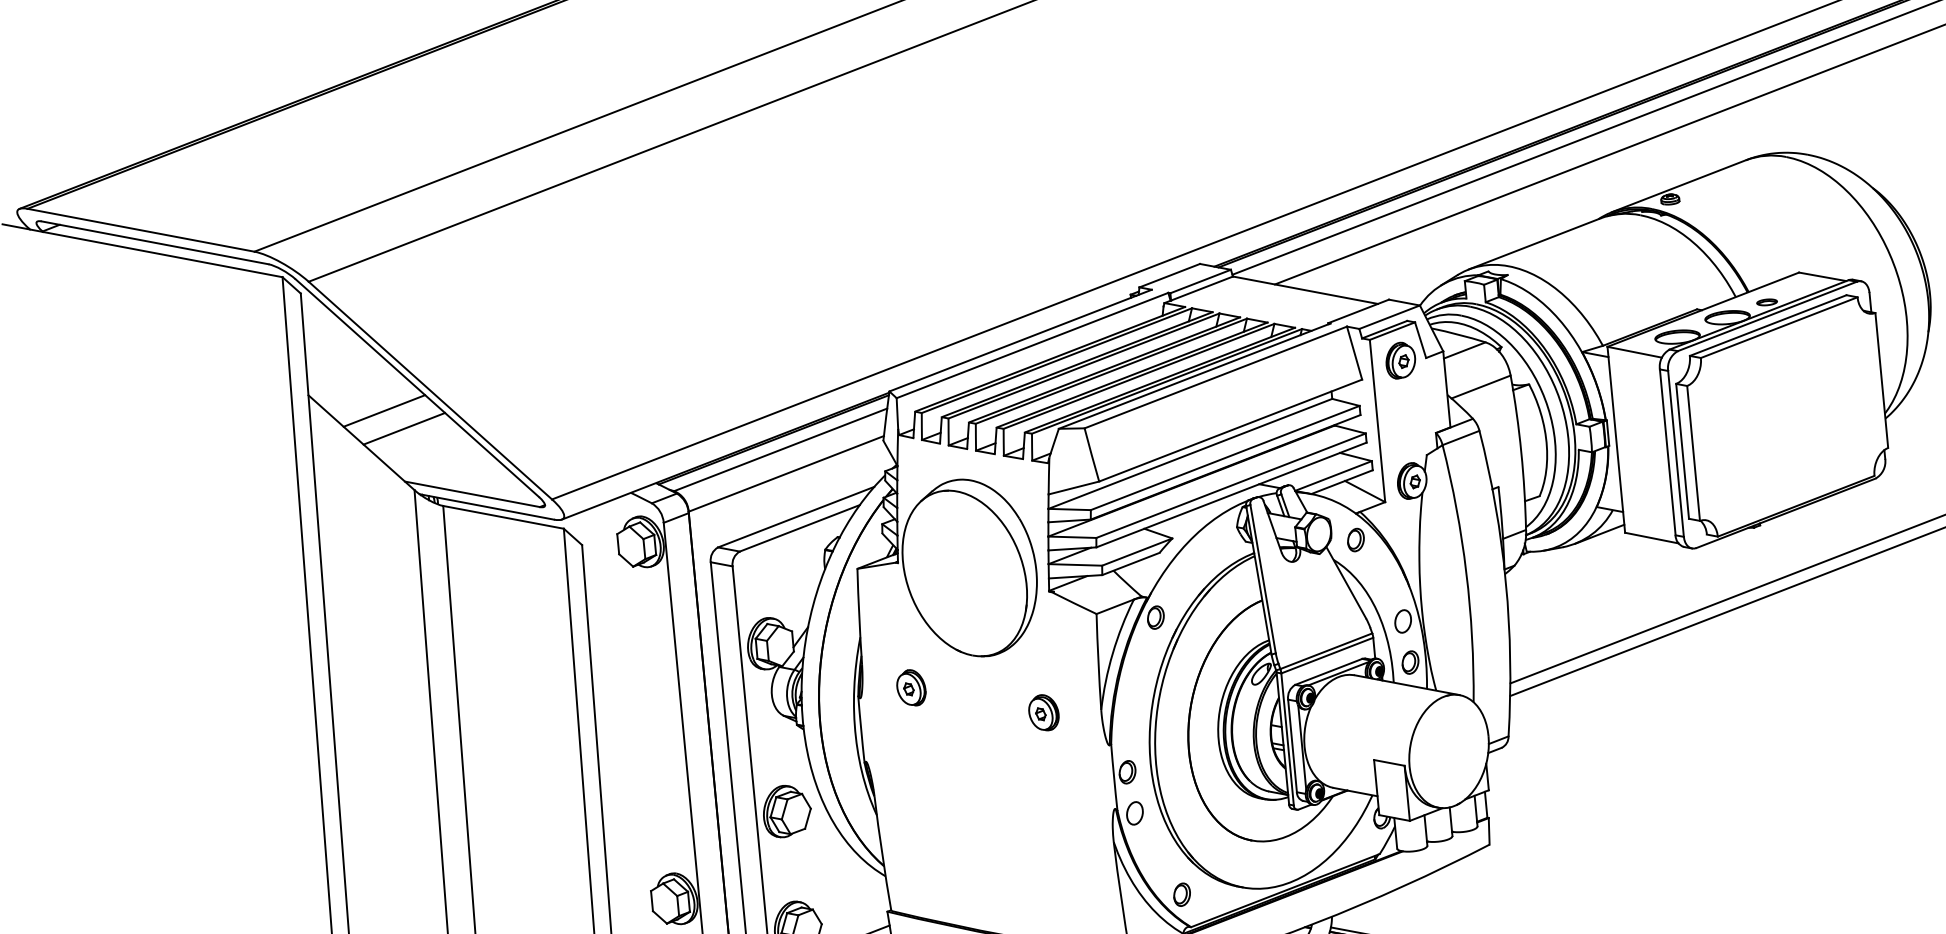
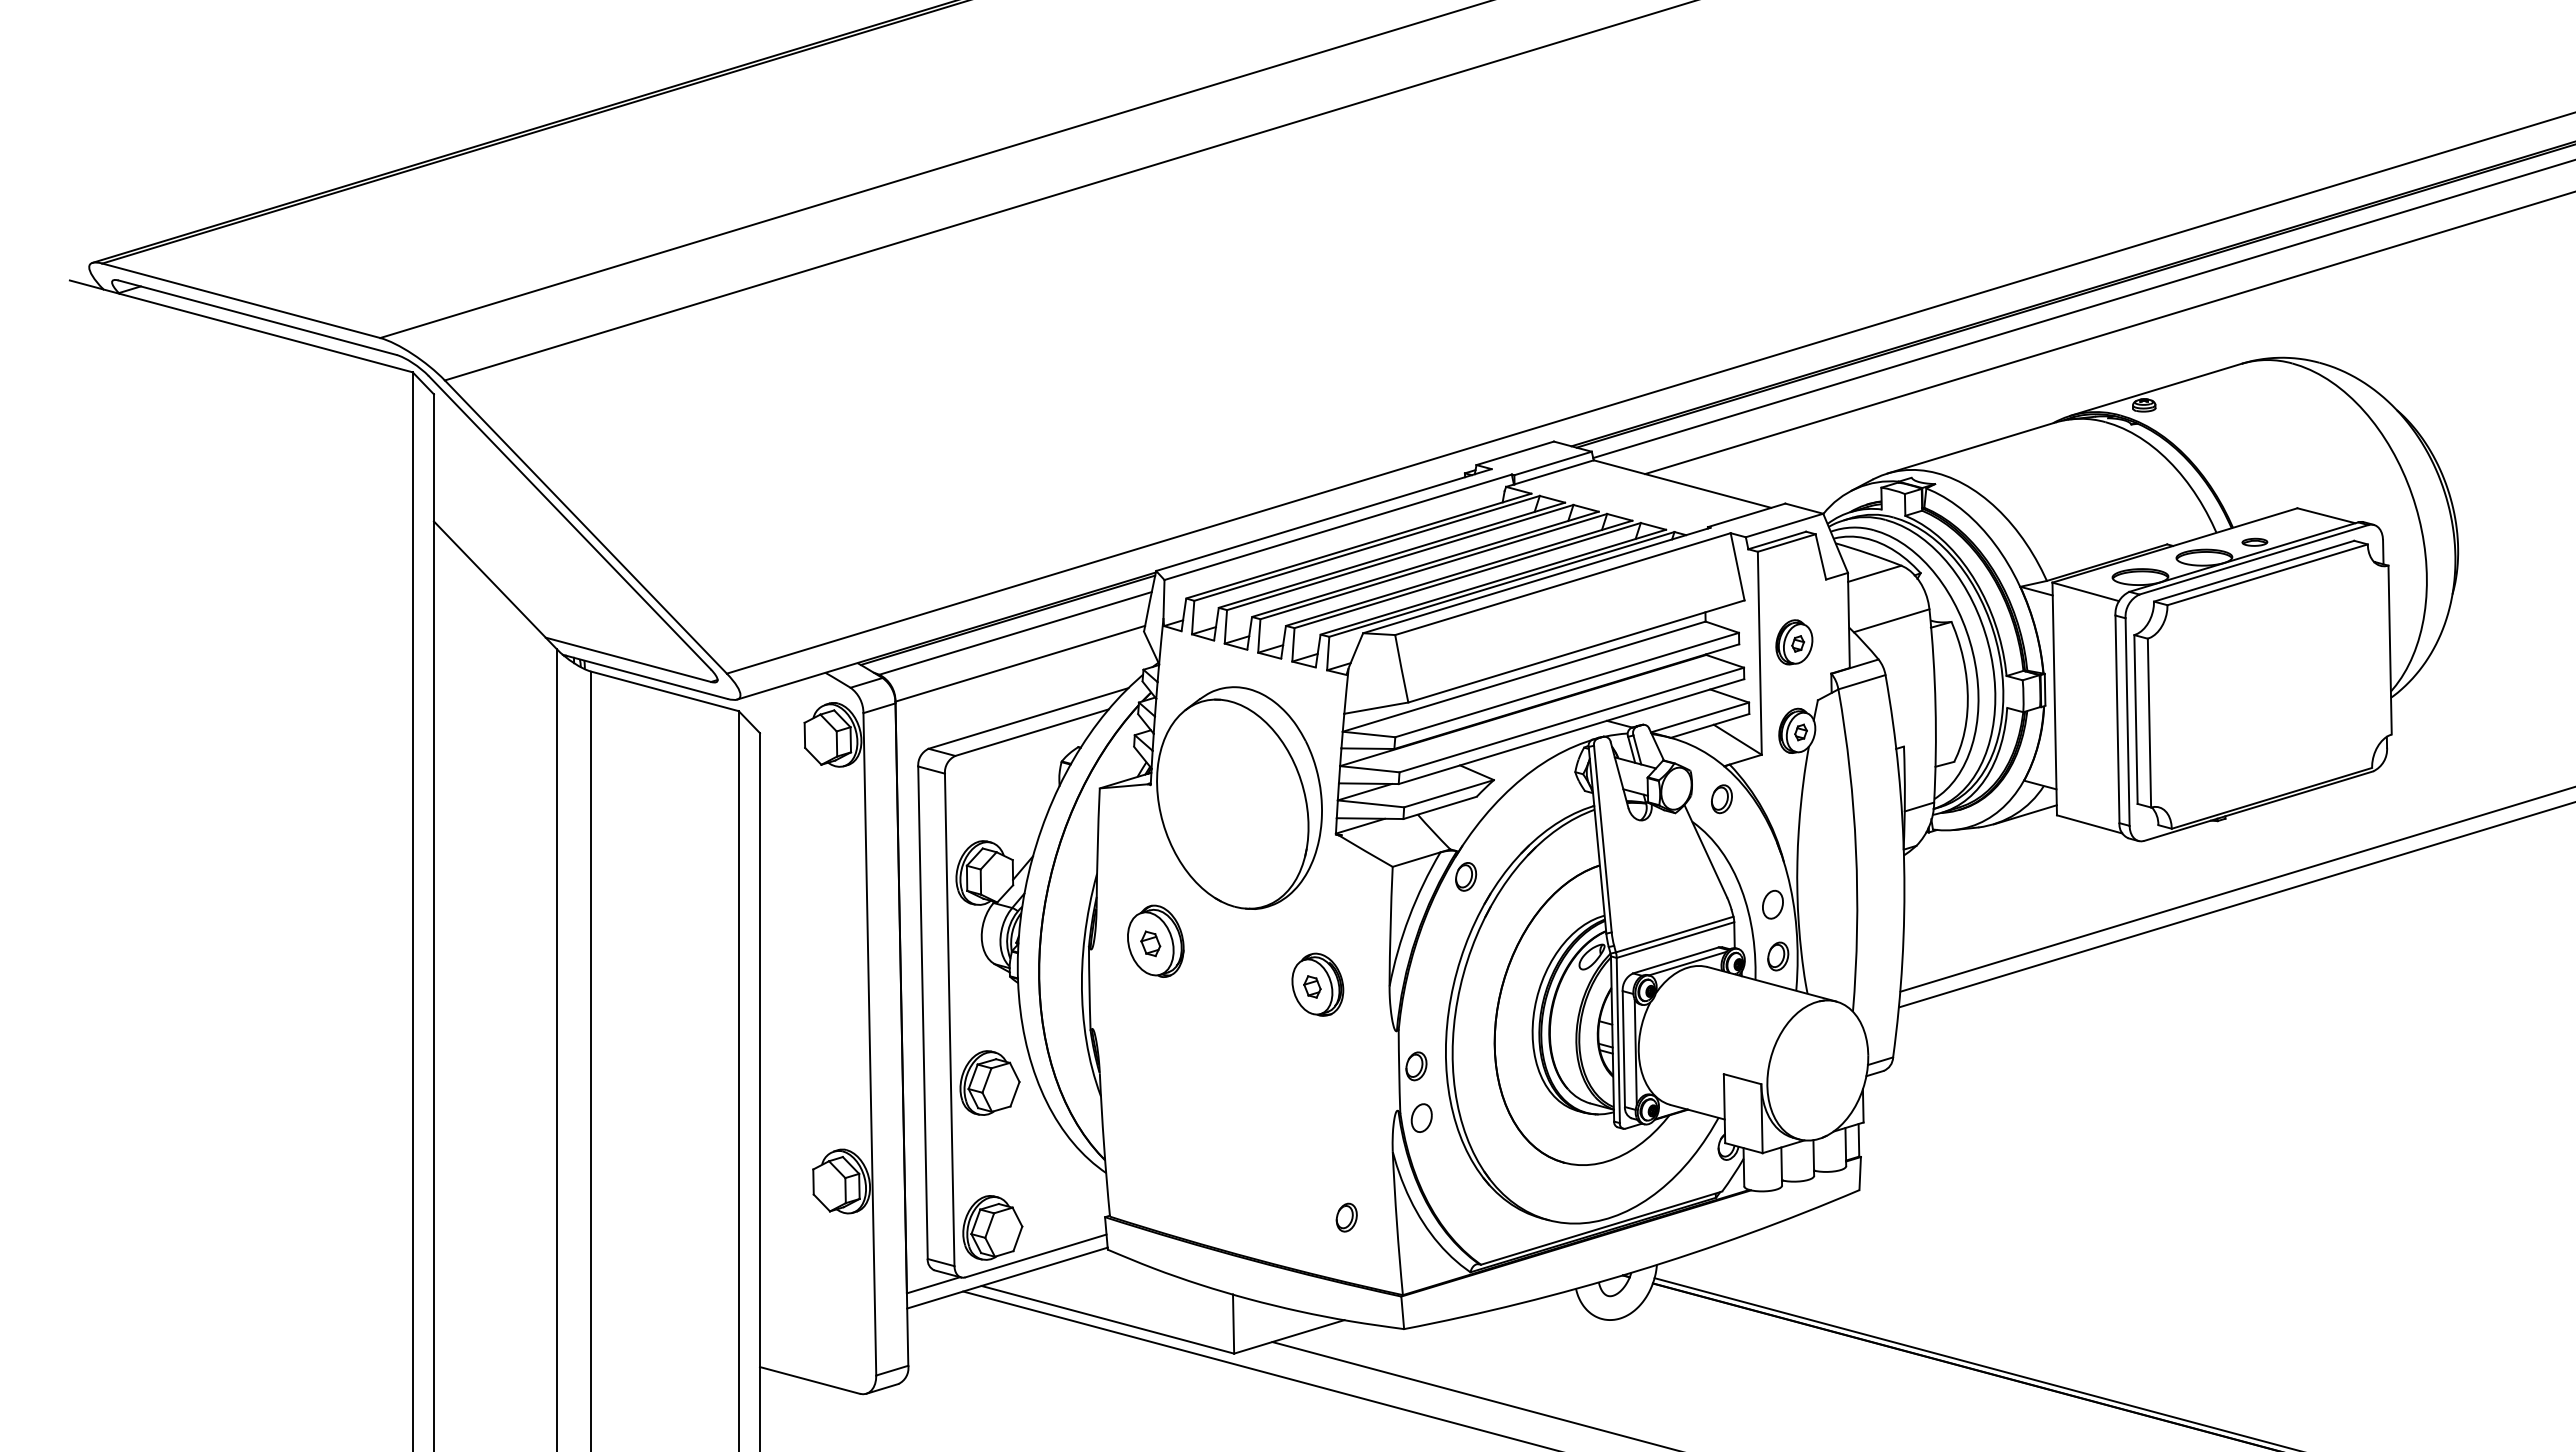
part: (1400, 360) -> (1794, 642), moved
line: (384, 410) -> (526, 547), removed
line: (403, 428) -> (549, 571), removed
part: (911, 688) -> (1155, 941), size x1.6
part: (1044, 712) -> (1318, 984), size x1.4
part: (1181, 894) -> (1346, 1217), moved

